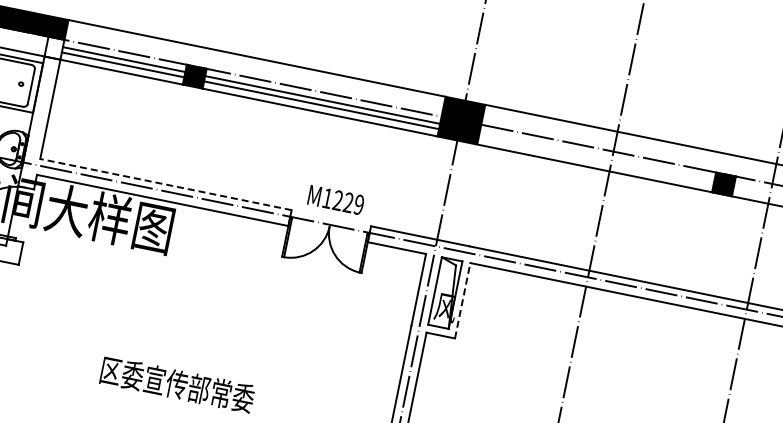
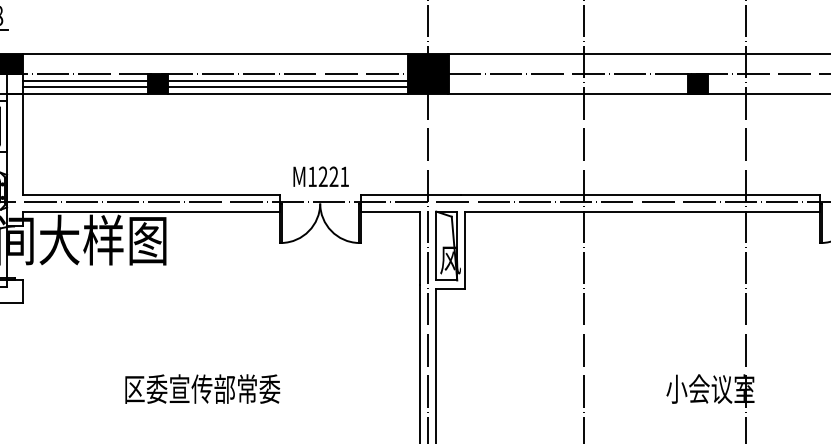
line: (165, 184) -> (150, 195), dashed -> solid
text: (358, 204) -> (344, 176), M1229 -> M1221
line: (462, 300) -> (465, 249), dashed -> solid

